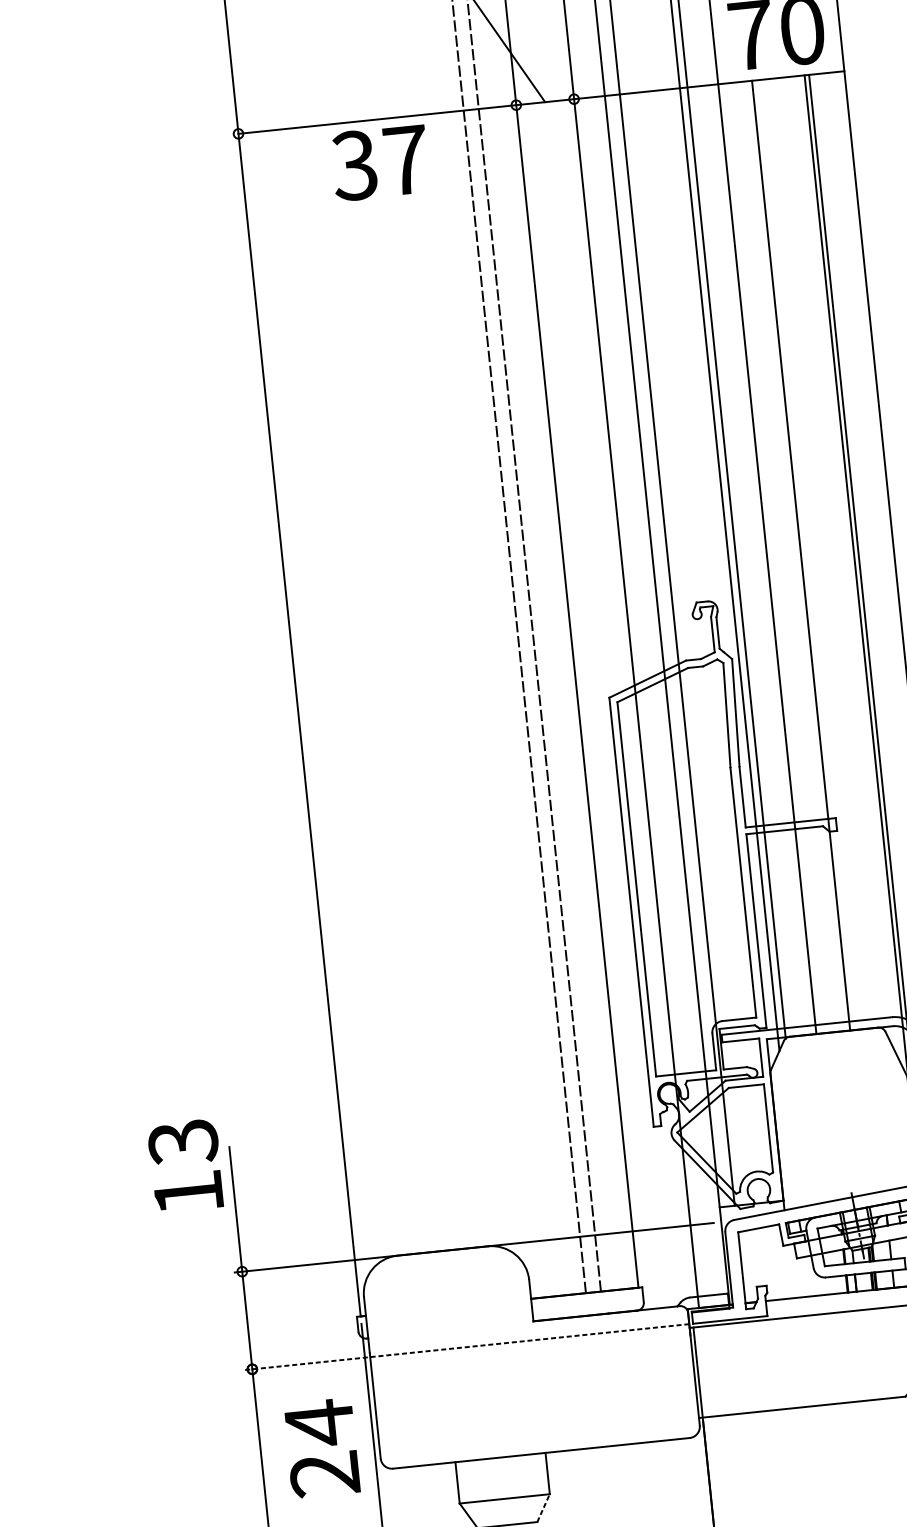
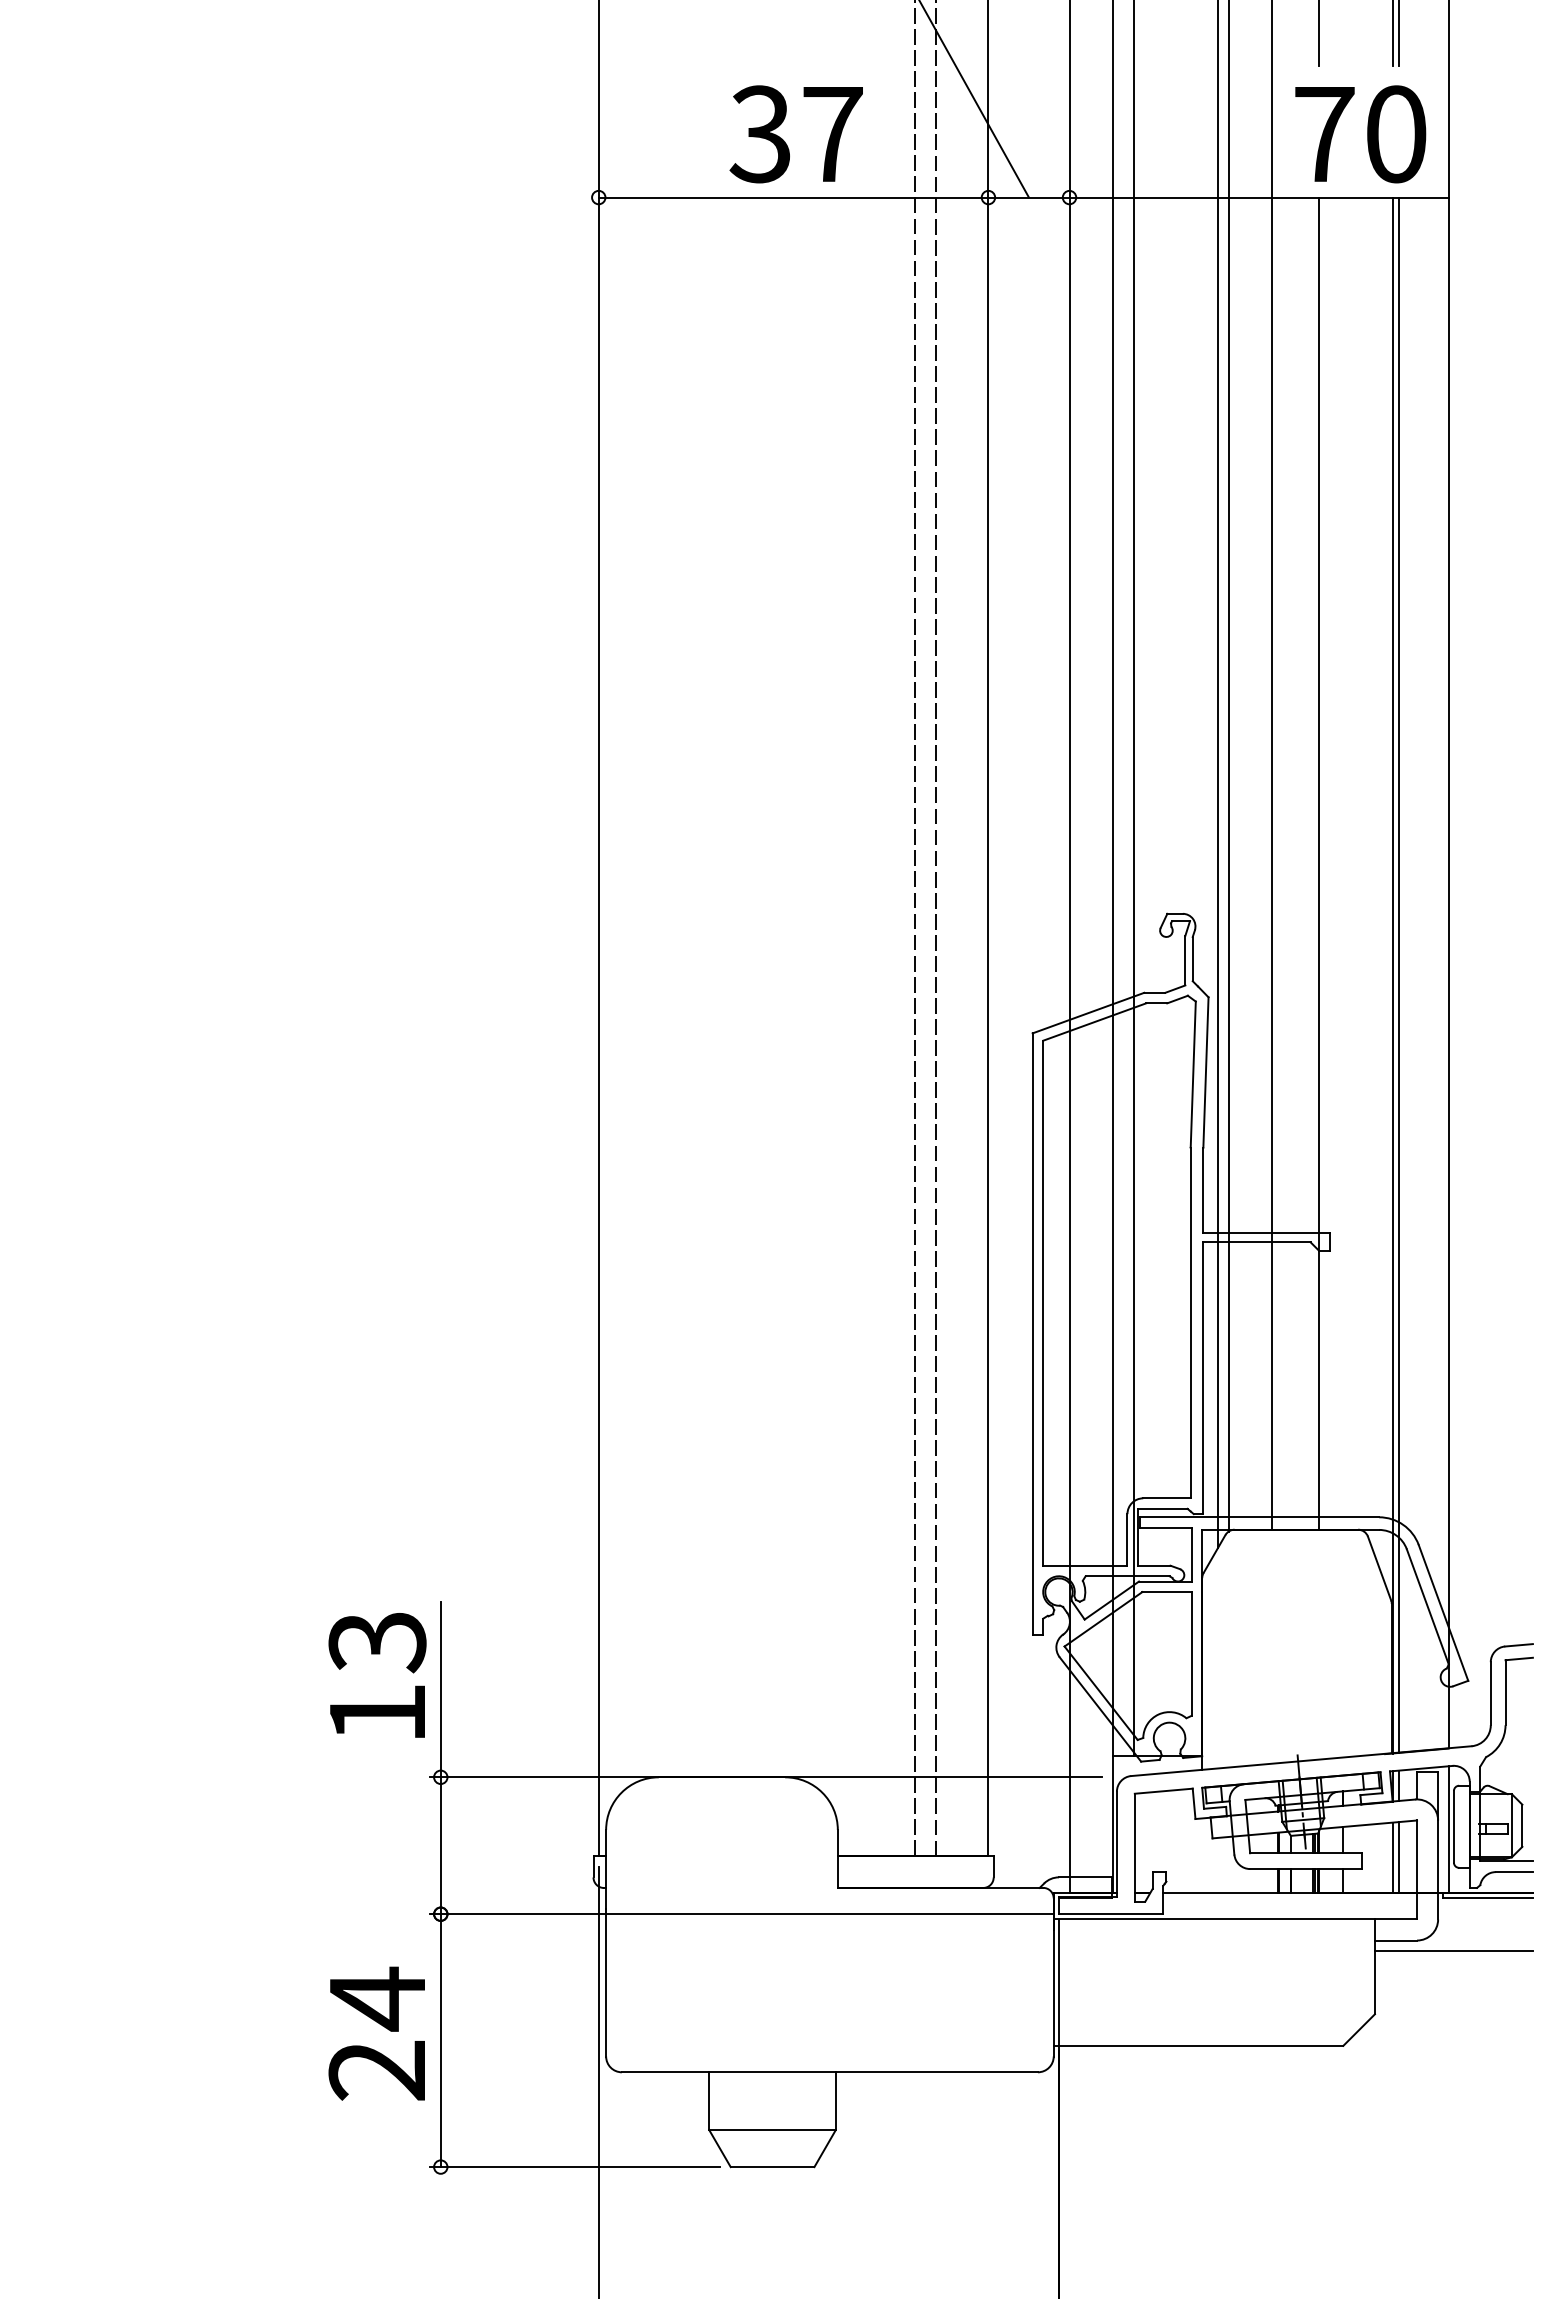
text: (379, 163) -> (795, 134), moved
text: (185, 1166) -> (377, 1675), moved
line: (466, 1347) -> (741, 1914), dashed -> solid
text: (321, 1448) -> (376, 2033), moved
line: (543, 1507) -> (825, 2148), dashed -> solid

